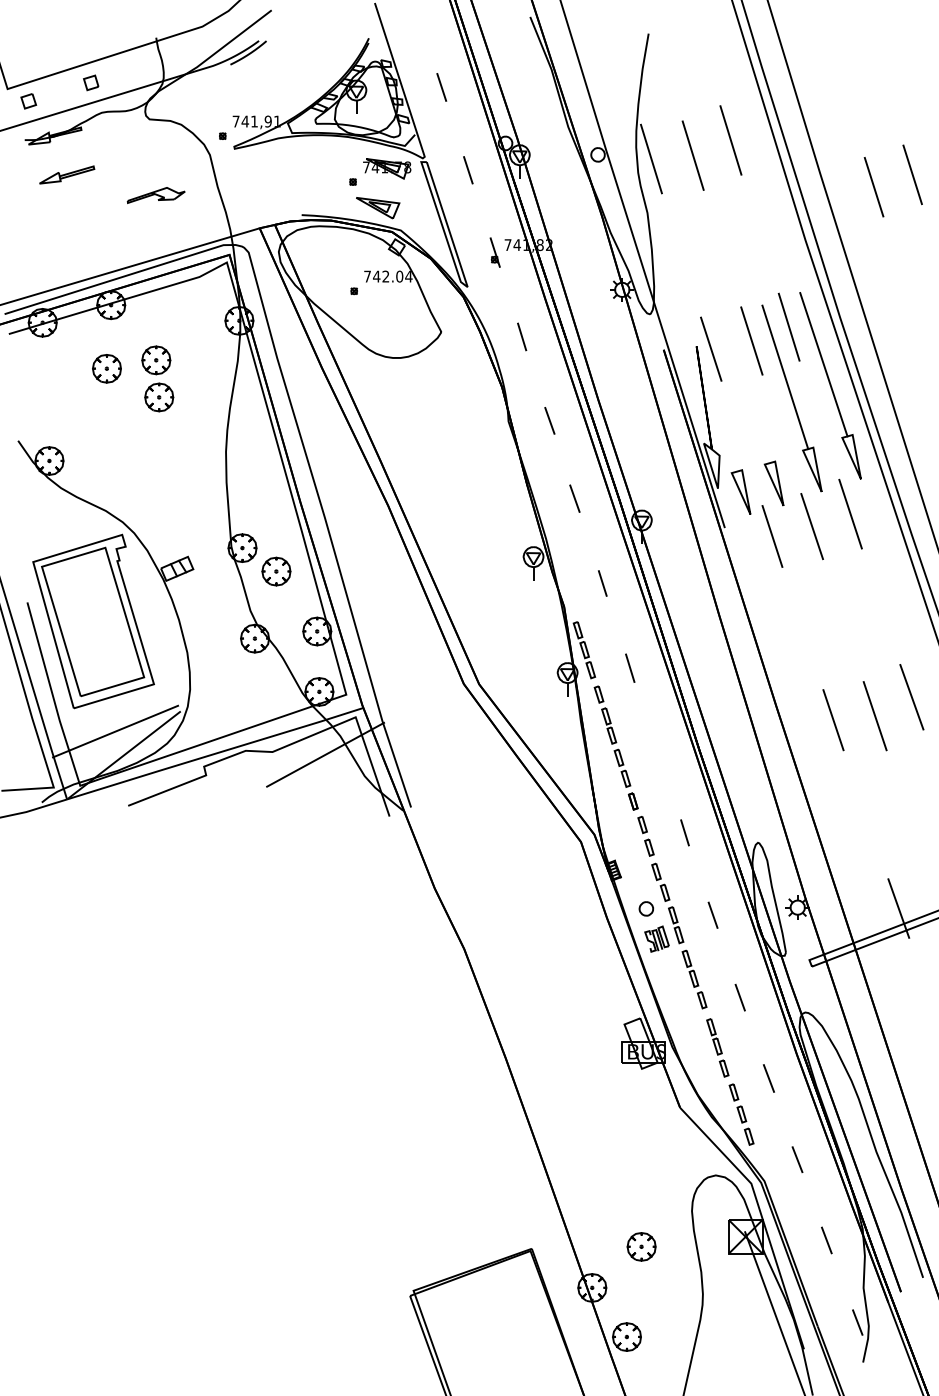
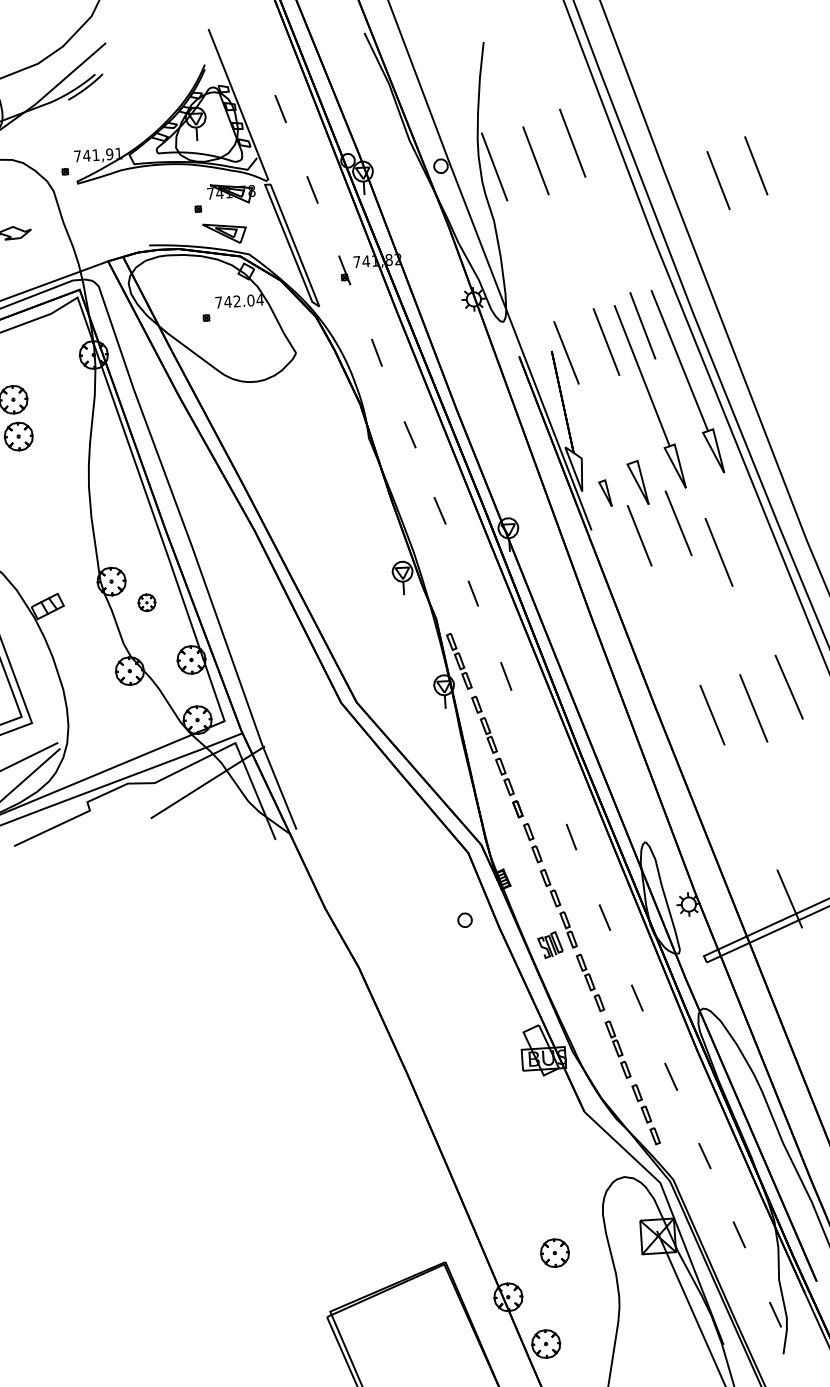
part: (740, 491) -> (604, 492), size x0.6
line: (850, 513) -> (718, 551), moved
part: (276, 571) -> (147, 602), size x0.6
part: (646, 908) -> (465, 919), moved

